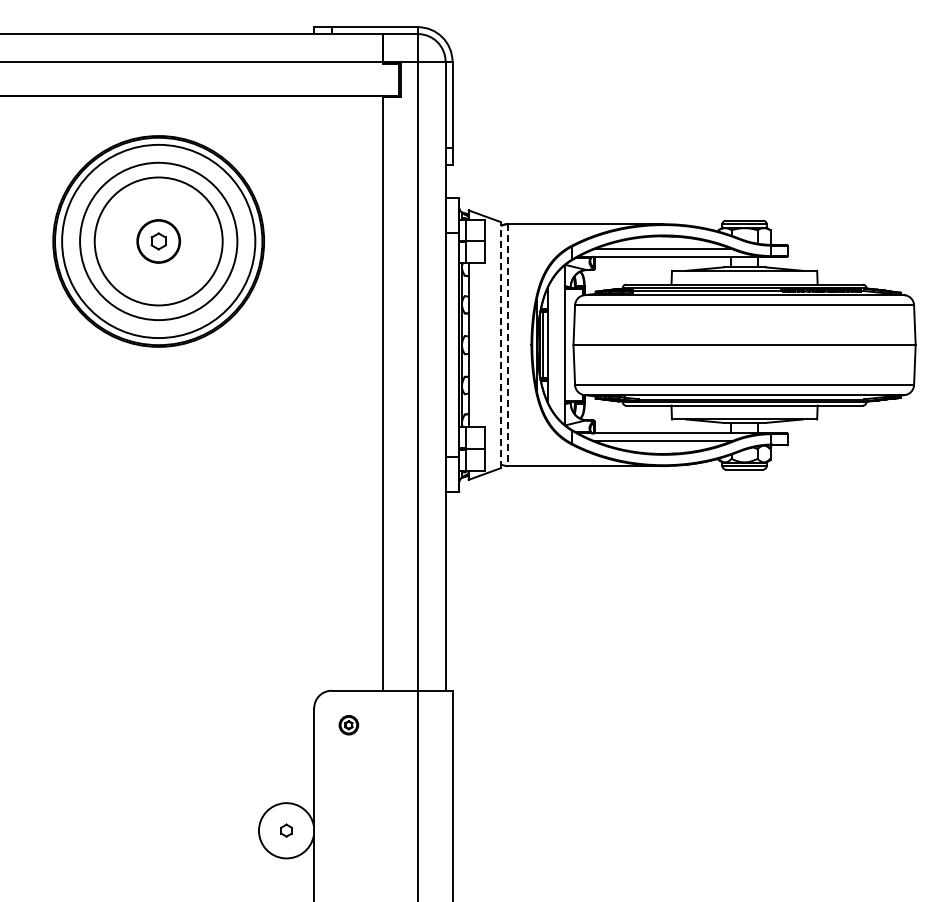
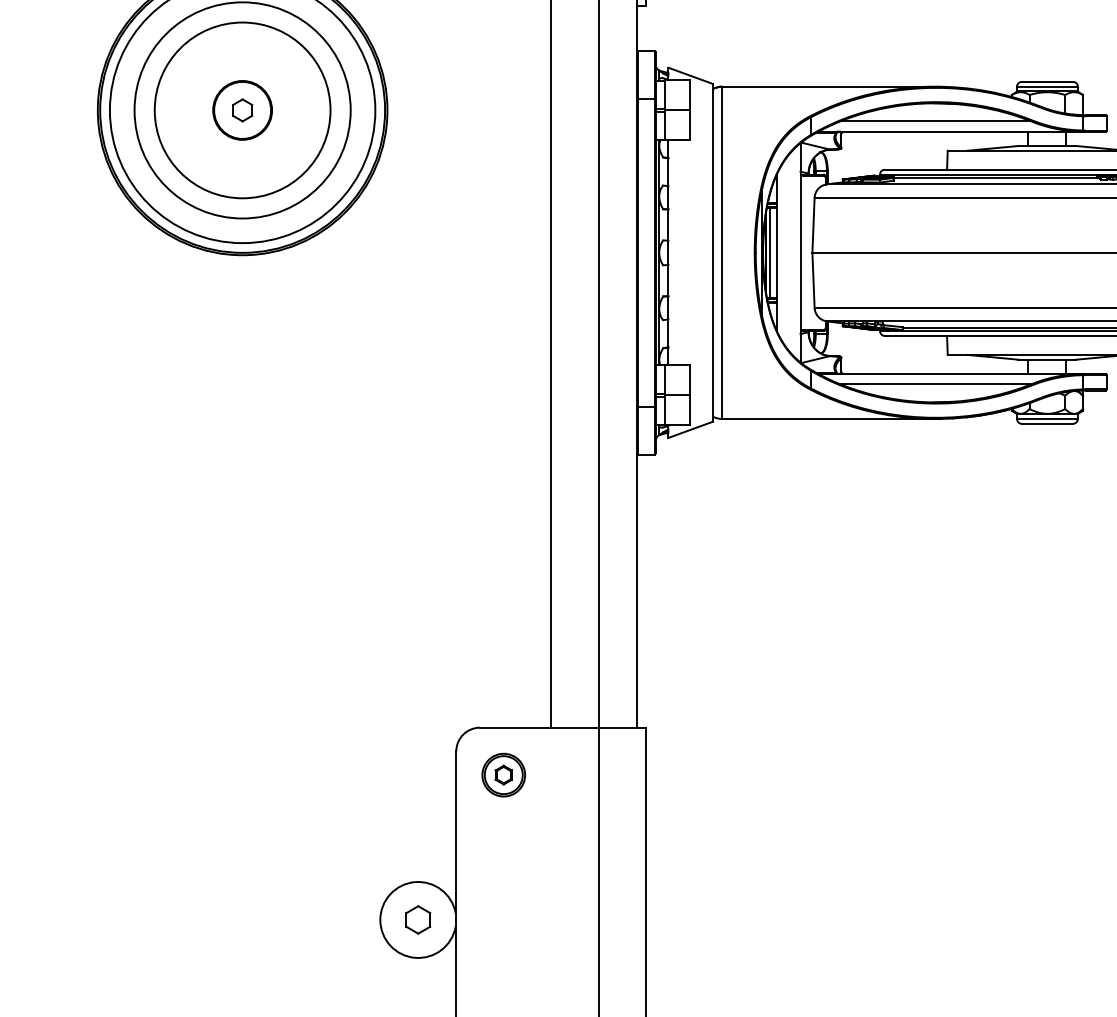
line: (501, 345) -> (713, 253), dashed -> solid
line: (507, 345) -> (721, 253), dashed -> solid
part: (348, 724) -> (503, 773), size x1.67
part: (286, 830) -> (418, 919), size x1.67

